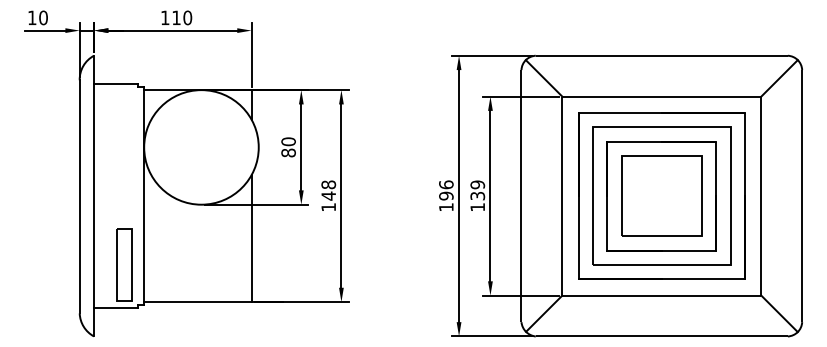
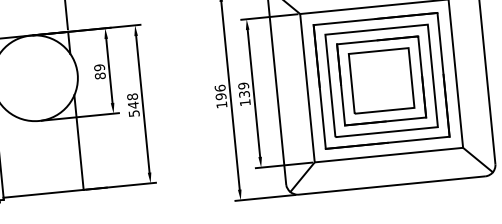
text: (288, 141) -> (99, 67), 80 -> 89
text: (328, 207) -> (134, 113), 148 -> 548

